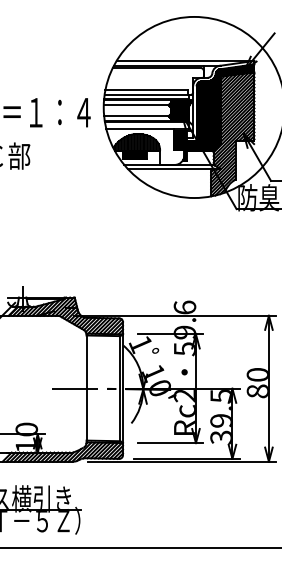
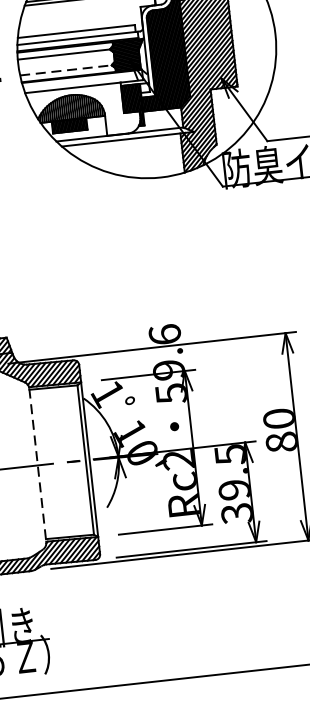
line: (136, 116) -> (66, 70), solid -> dashed
line: (86, 389) -> (37, 466), solid -> dashed

